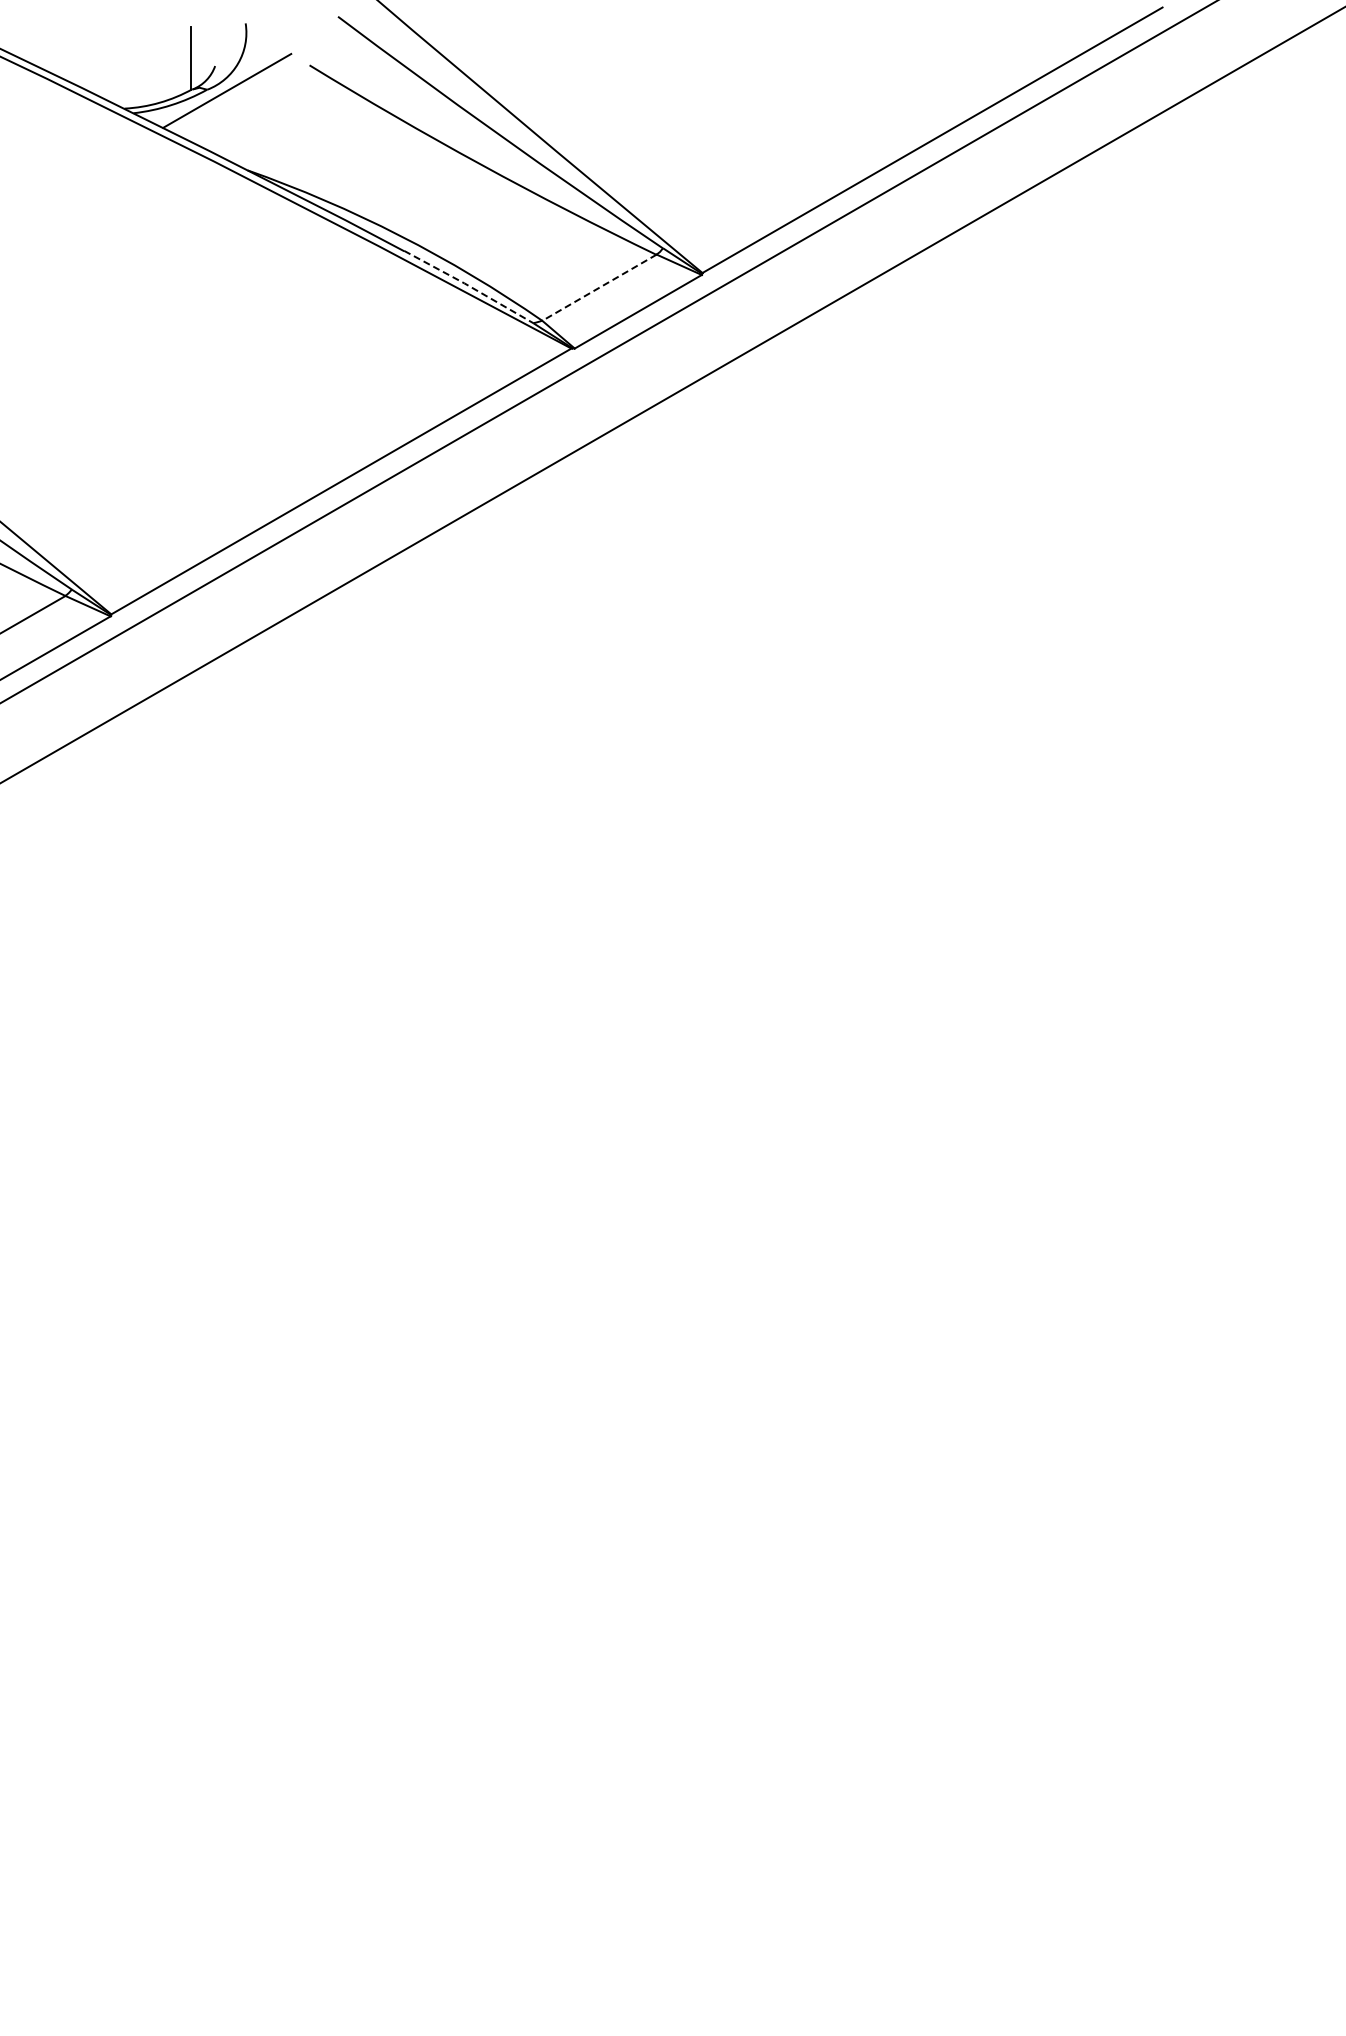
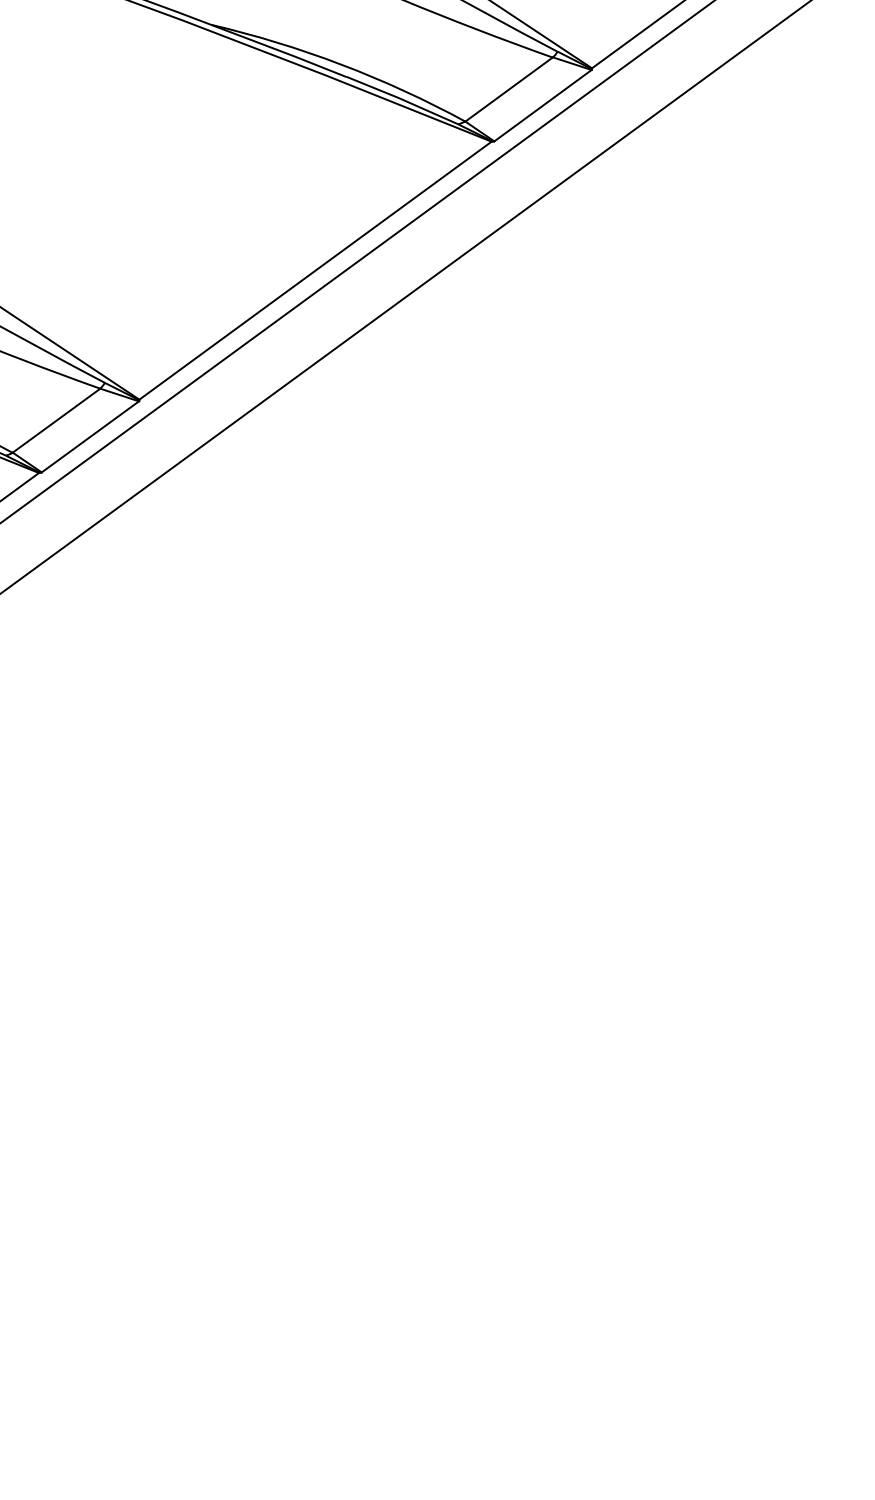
line: (468, 285) -> (401, 99), dashed -> solid
line: (599, 287) -> (509, 89), dashed -> solid

